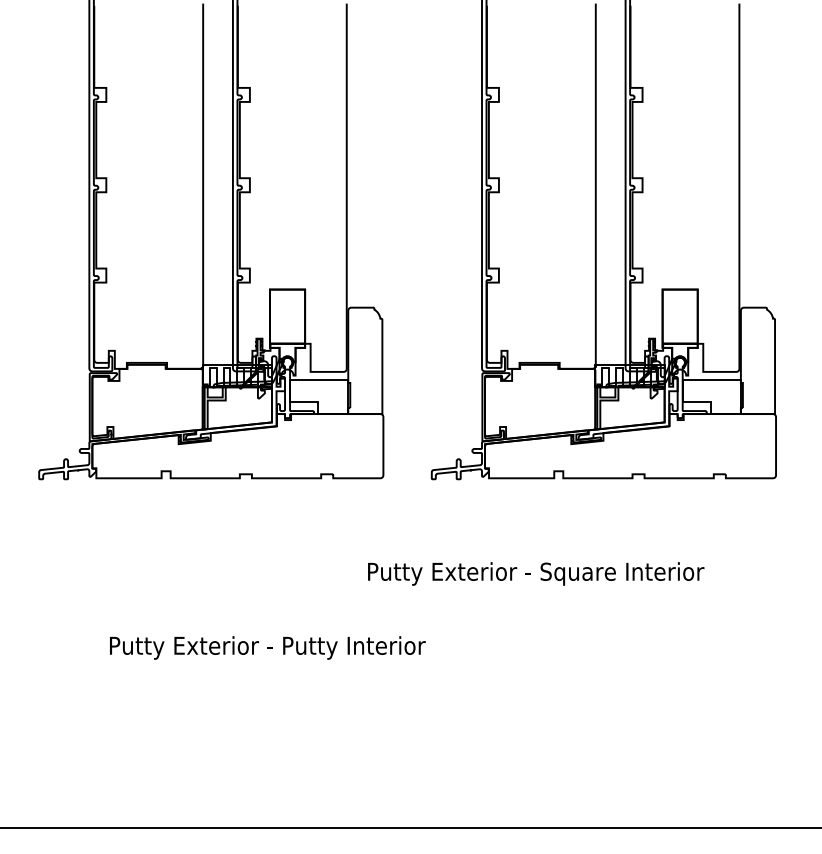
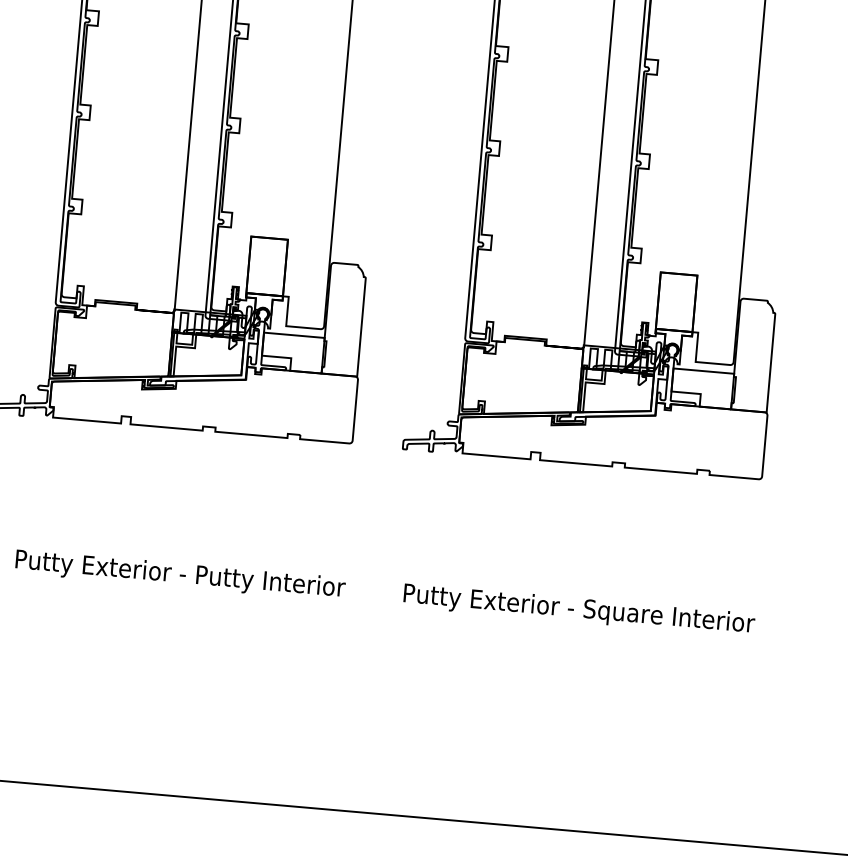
text: (536, 573) -> (579, 609), moved
text: (267, 647) -> (180, 574), moved

